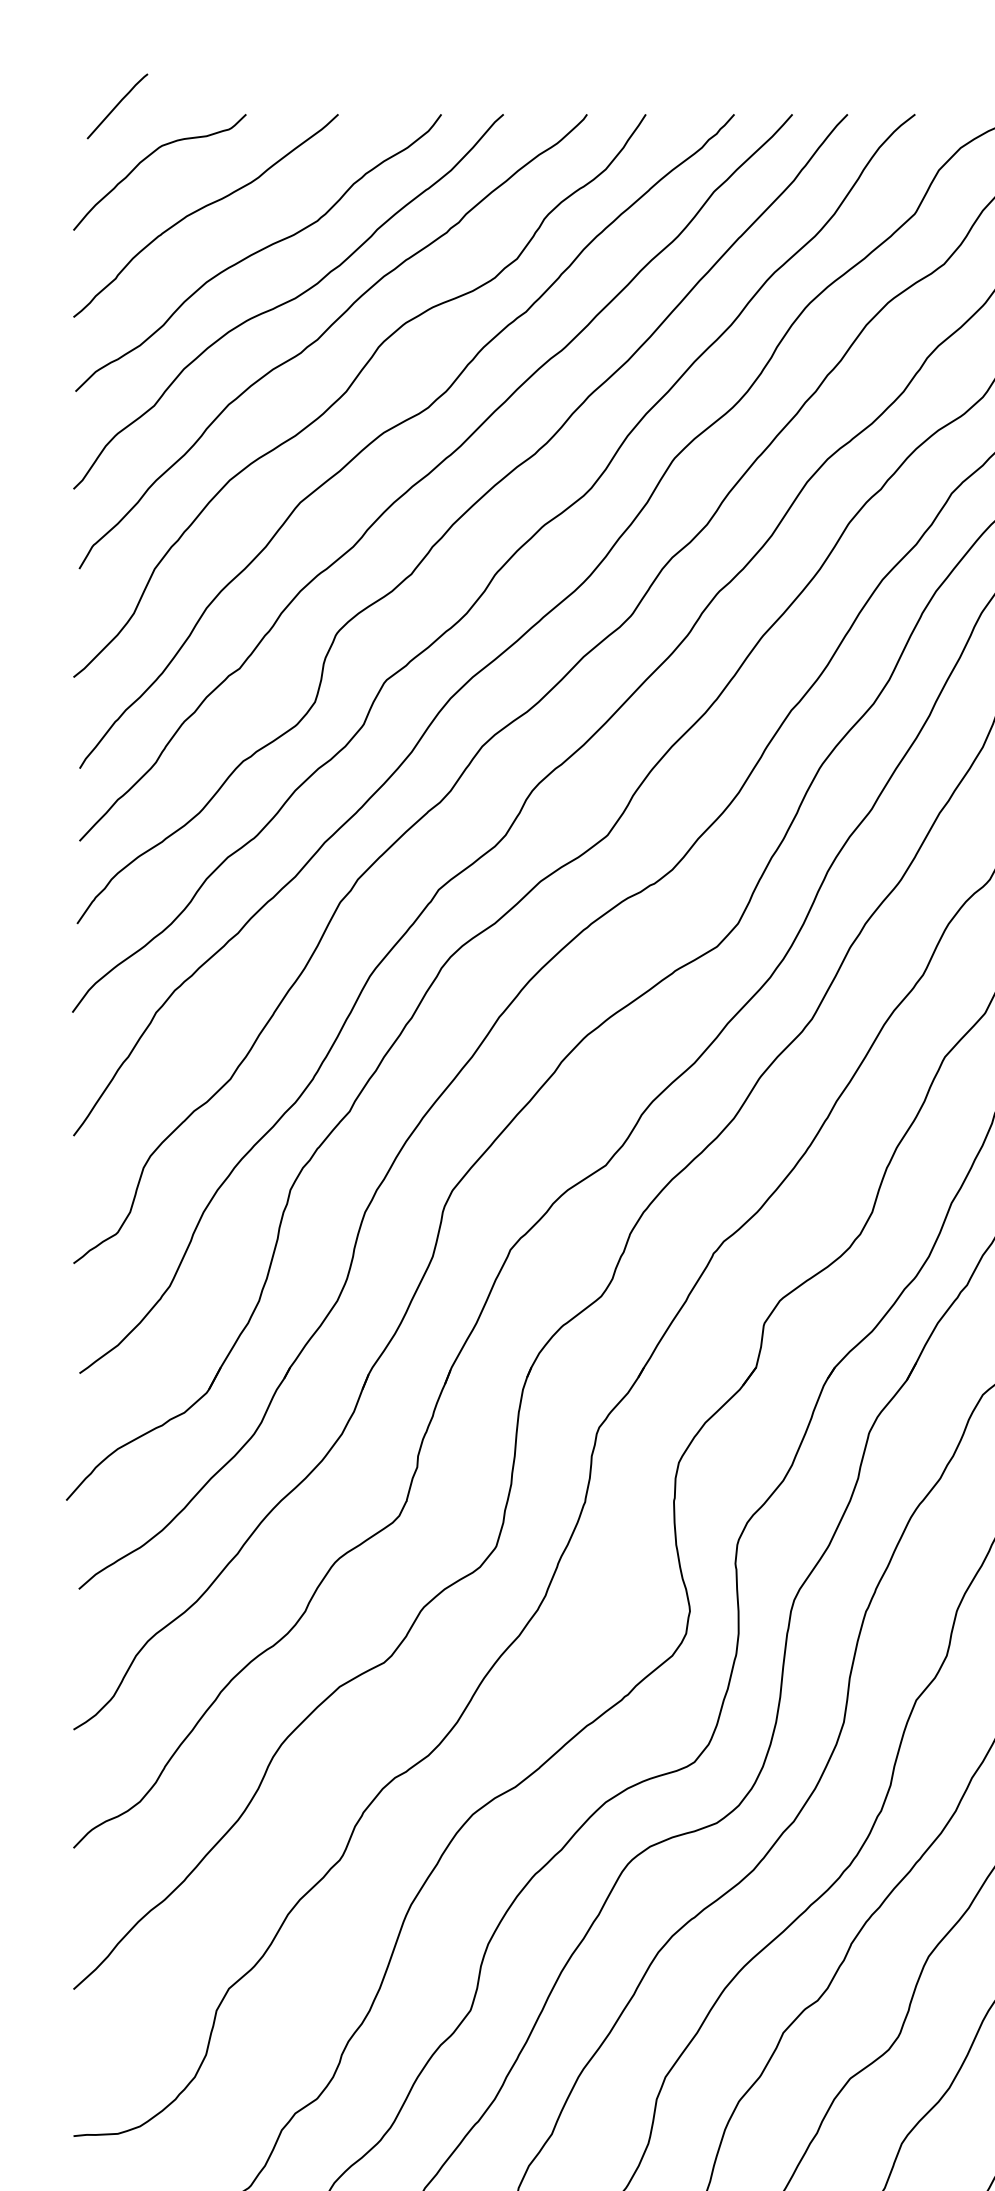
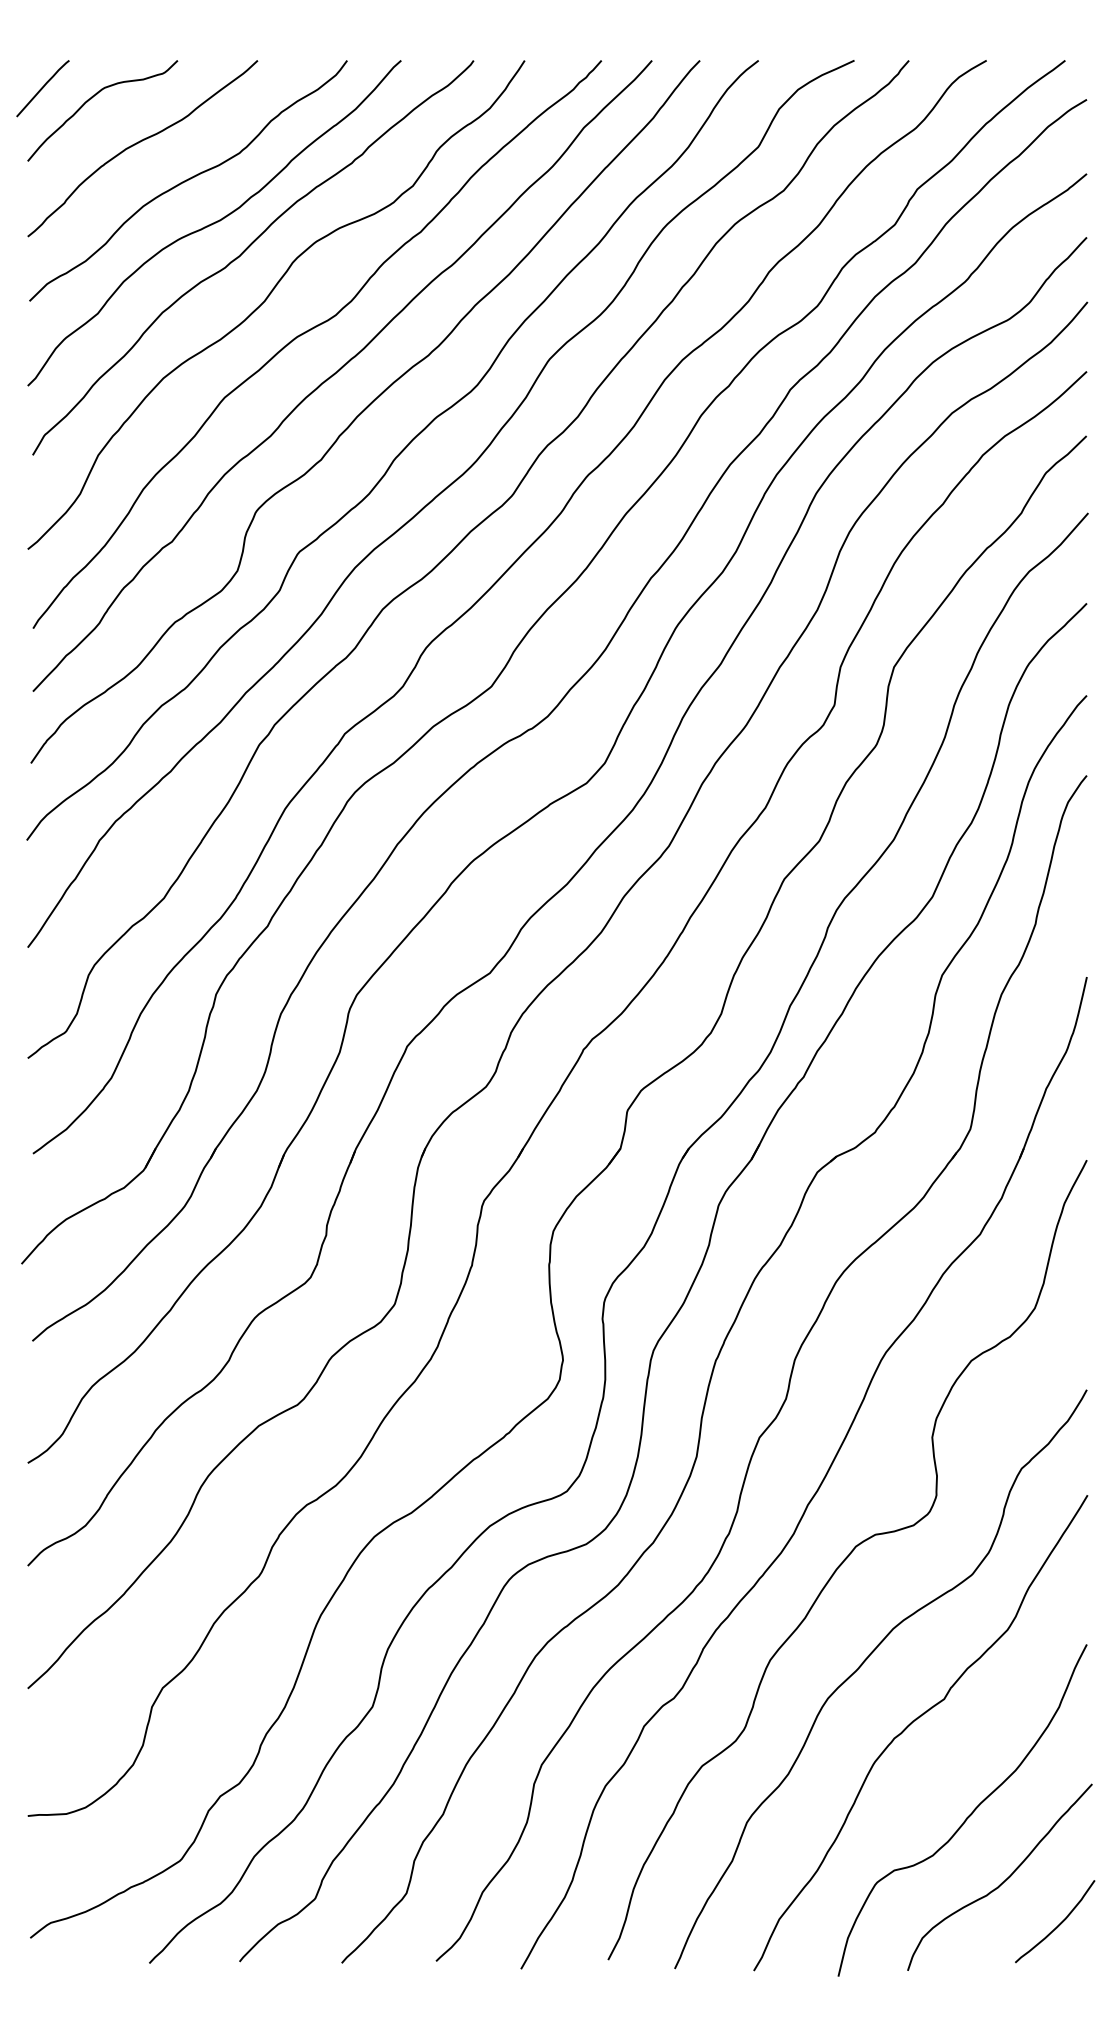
curve: (116, 106) -> (42, 88), moved

